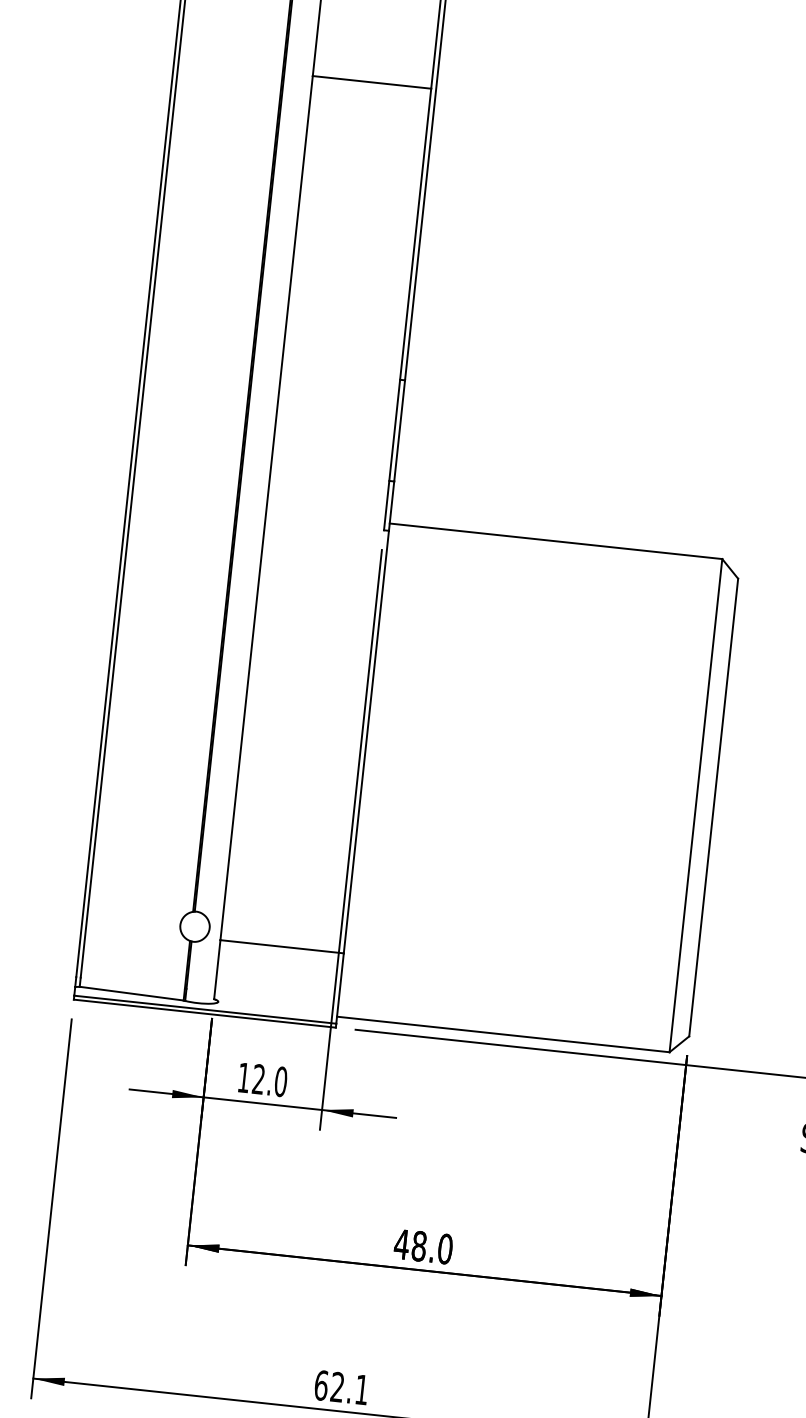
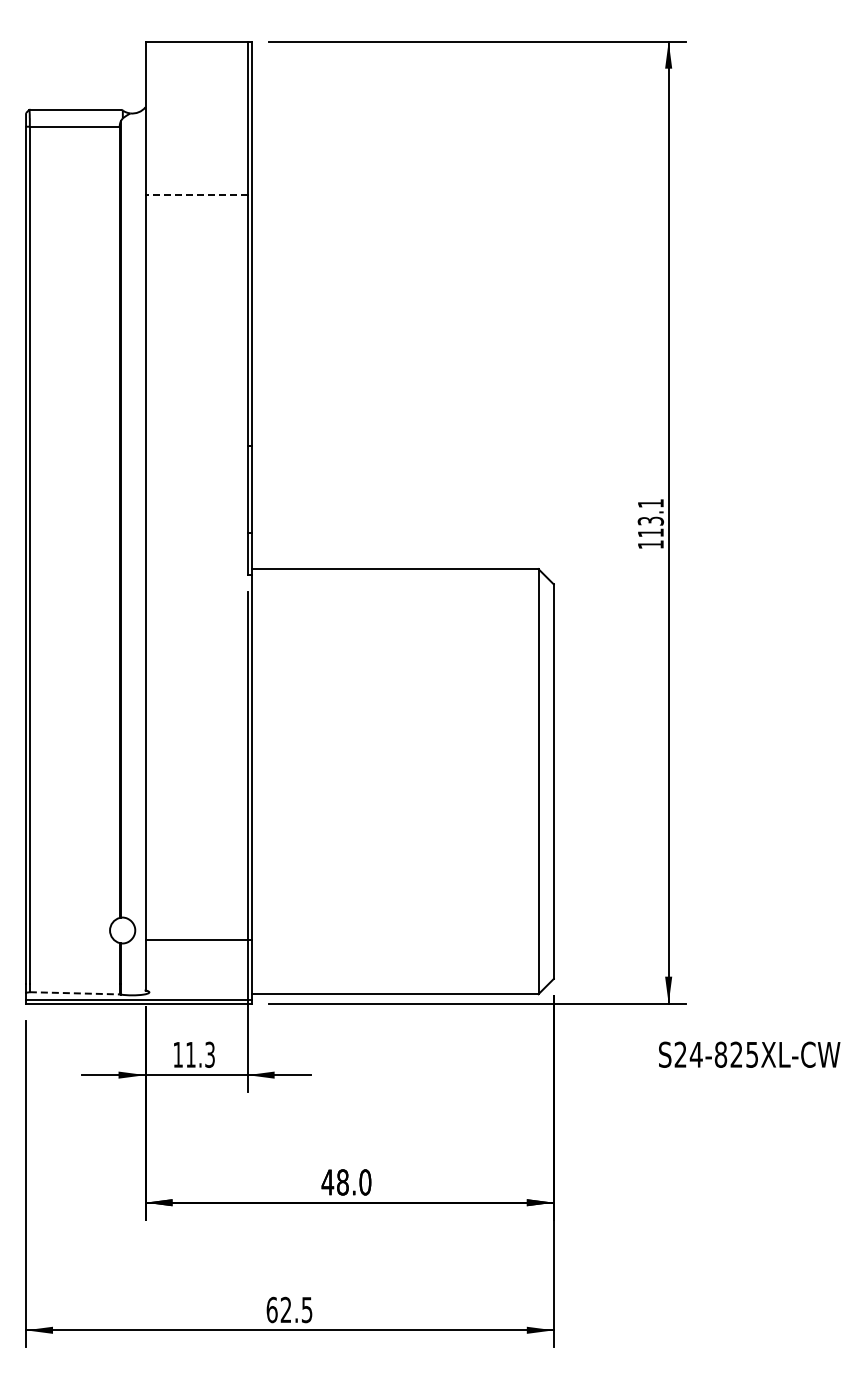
line: (371, 82) -> (196, 194), solid -> dashed
line: (131, 993) -> (74, 993), solid -> dashed
text: (269, 1080) -> (200, 1054), 12.0 -> 11.3
text: (361, 1390) -> (306, 1310), 62.1 -> 62.5

